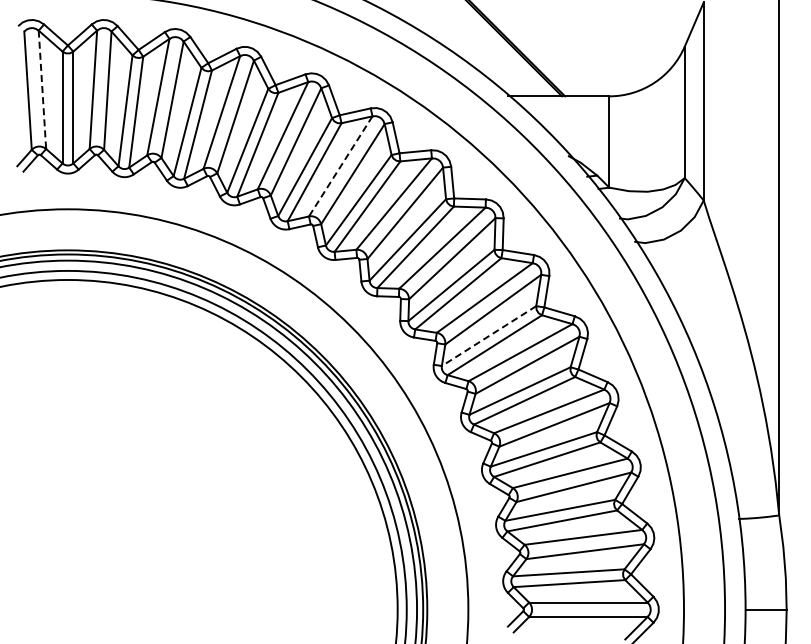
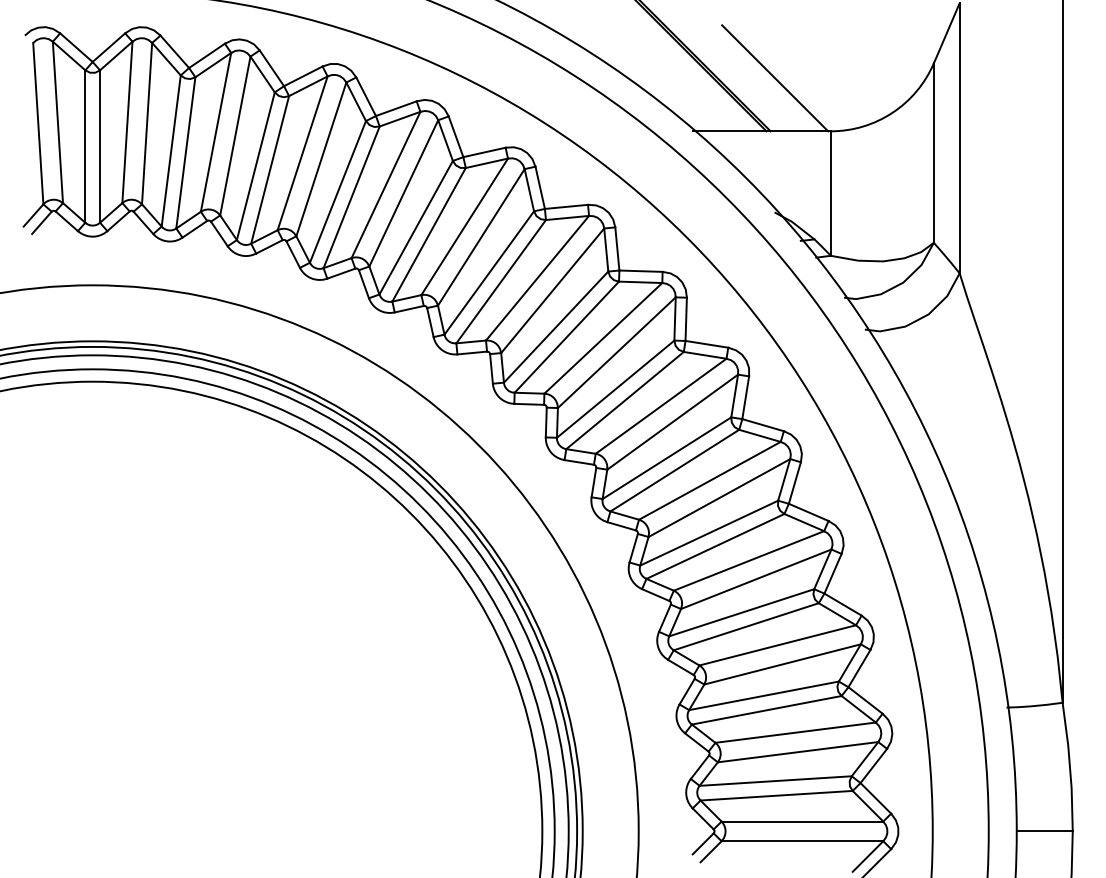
line: (568, 57) -> (775, 78), added
line: (42, 90) -> (58, 123), dashed -> solid
line: (340, 166) -> (464, 226), dashed -> solid
line: (489, 336) -> (667, 458), dashed -> solid

